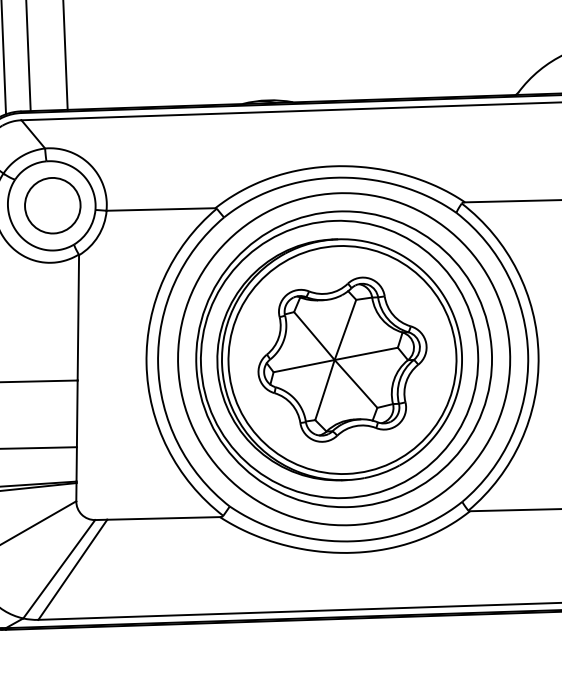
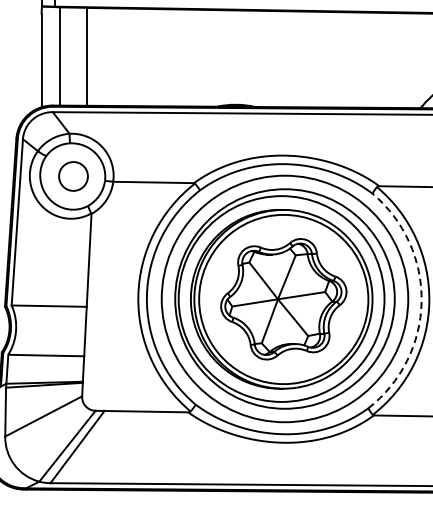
circle: (52, 205) -> (73, 176), size x0.7
arc: (528, 356) -> (421, 302), solid -> dashed

